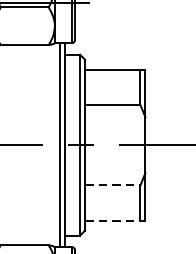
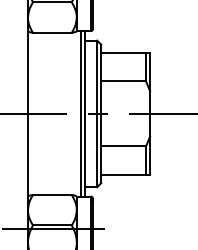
line: (113, 185) -> (124, 146), dashed -> solid
line: (113, 220) -> (124, 174), dashed -> solid

